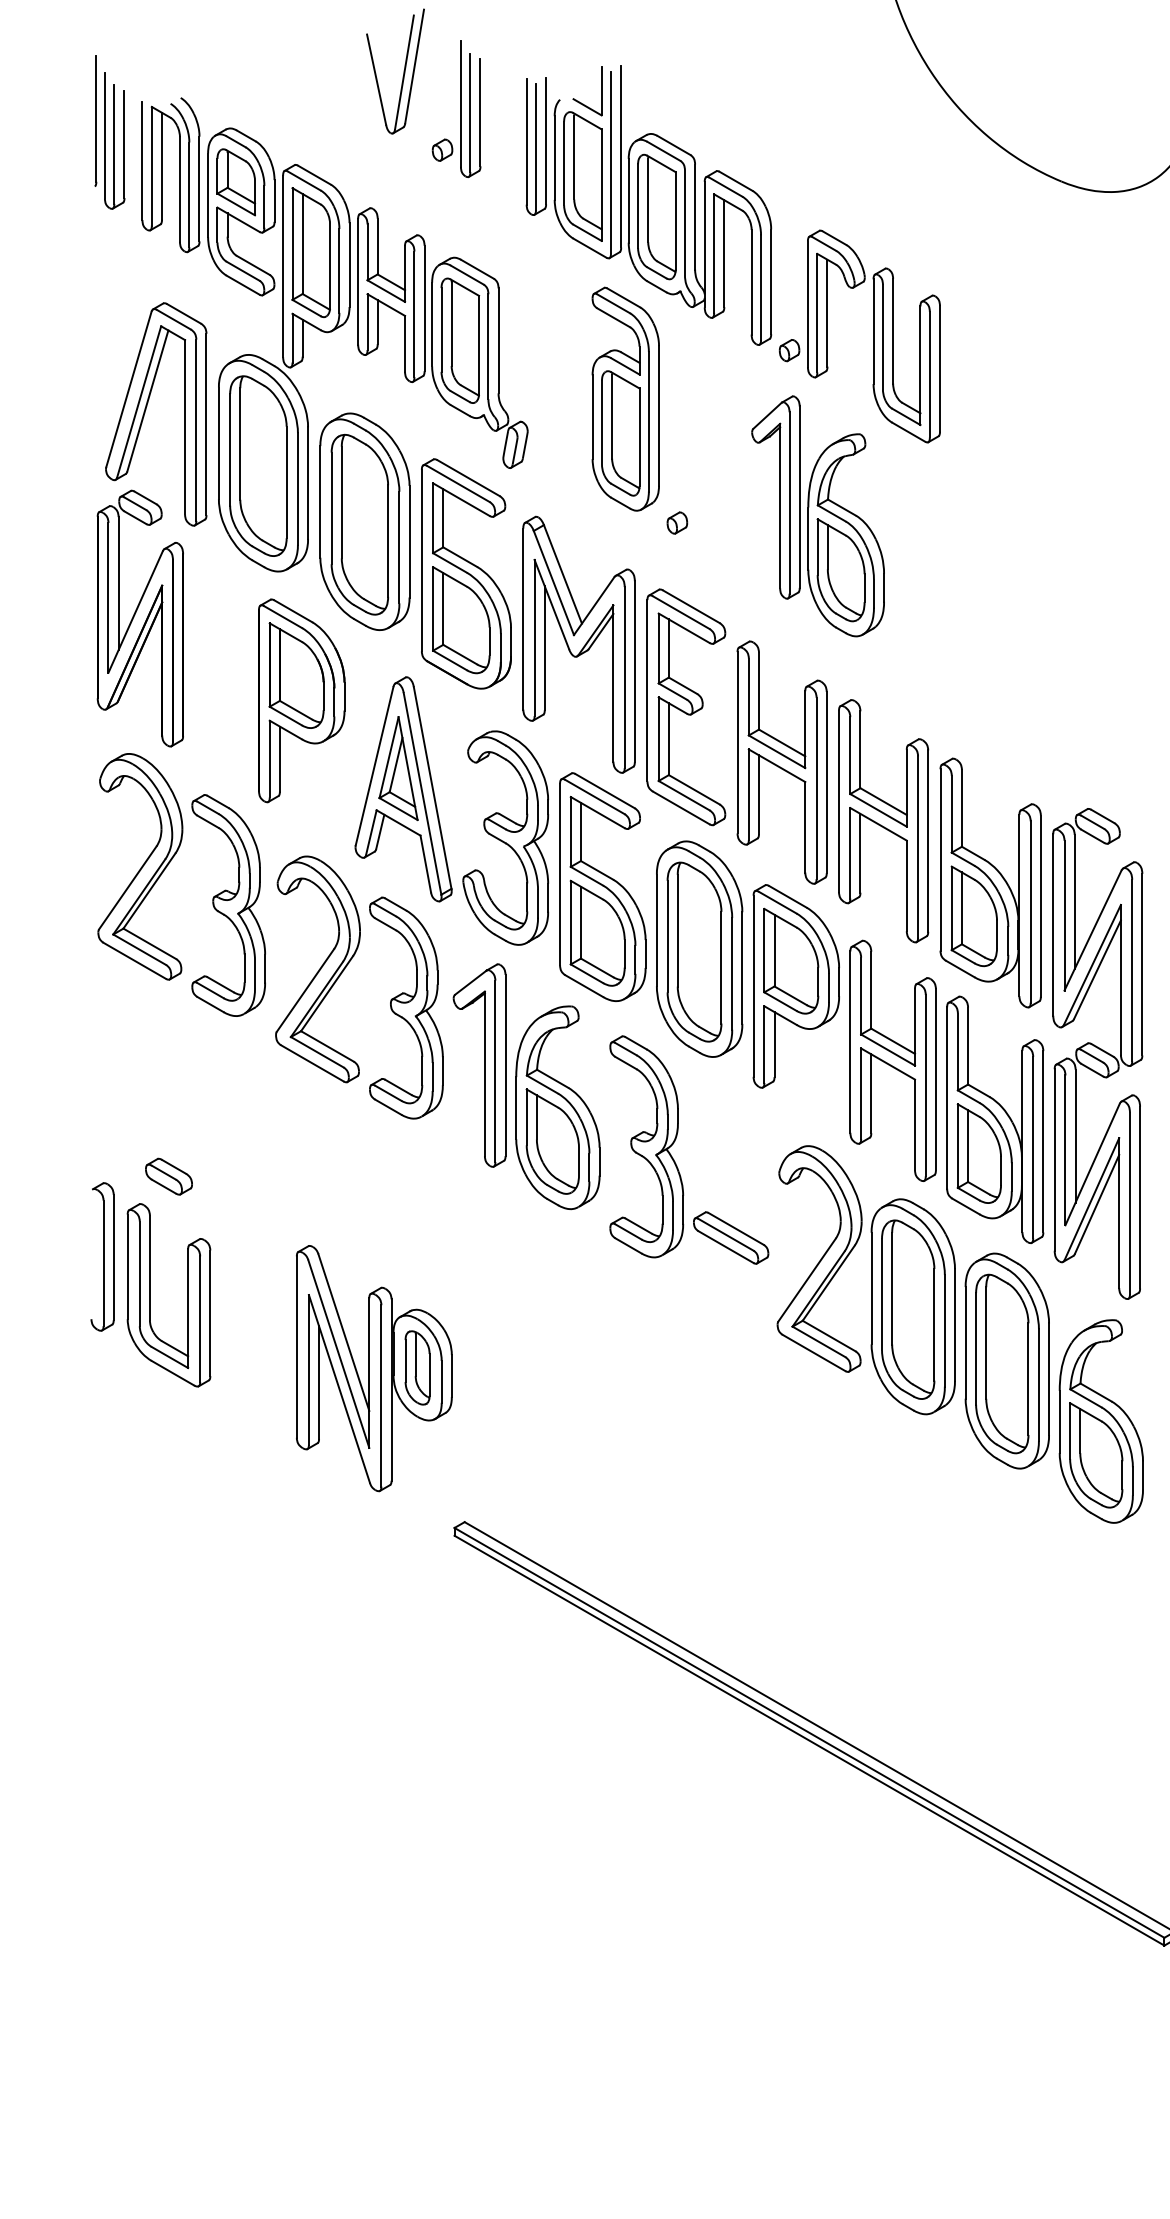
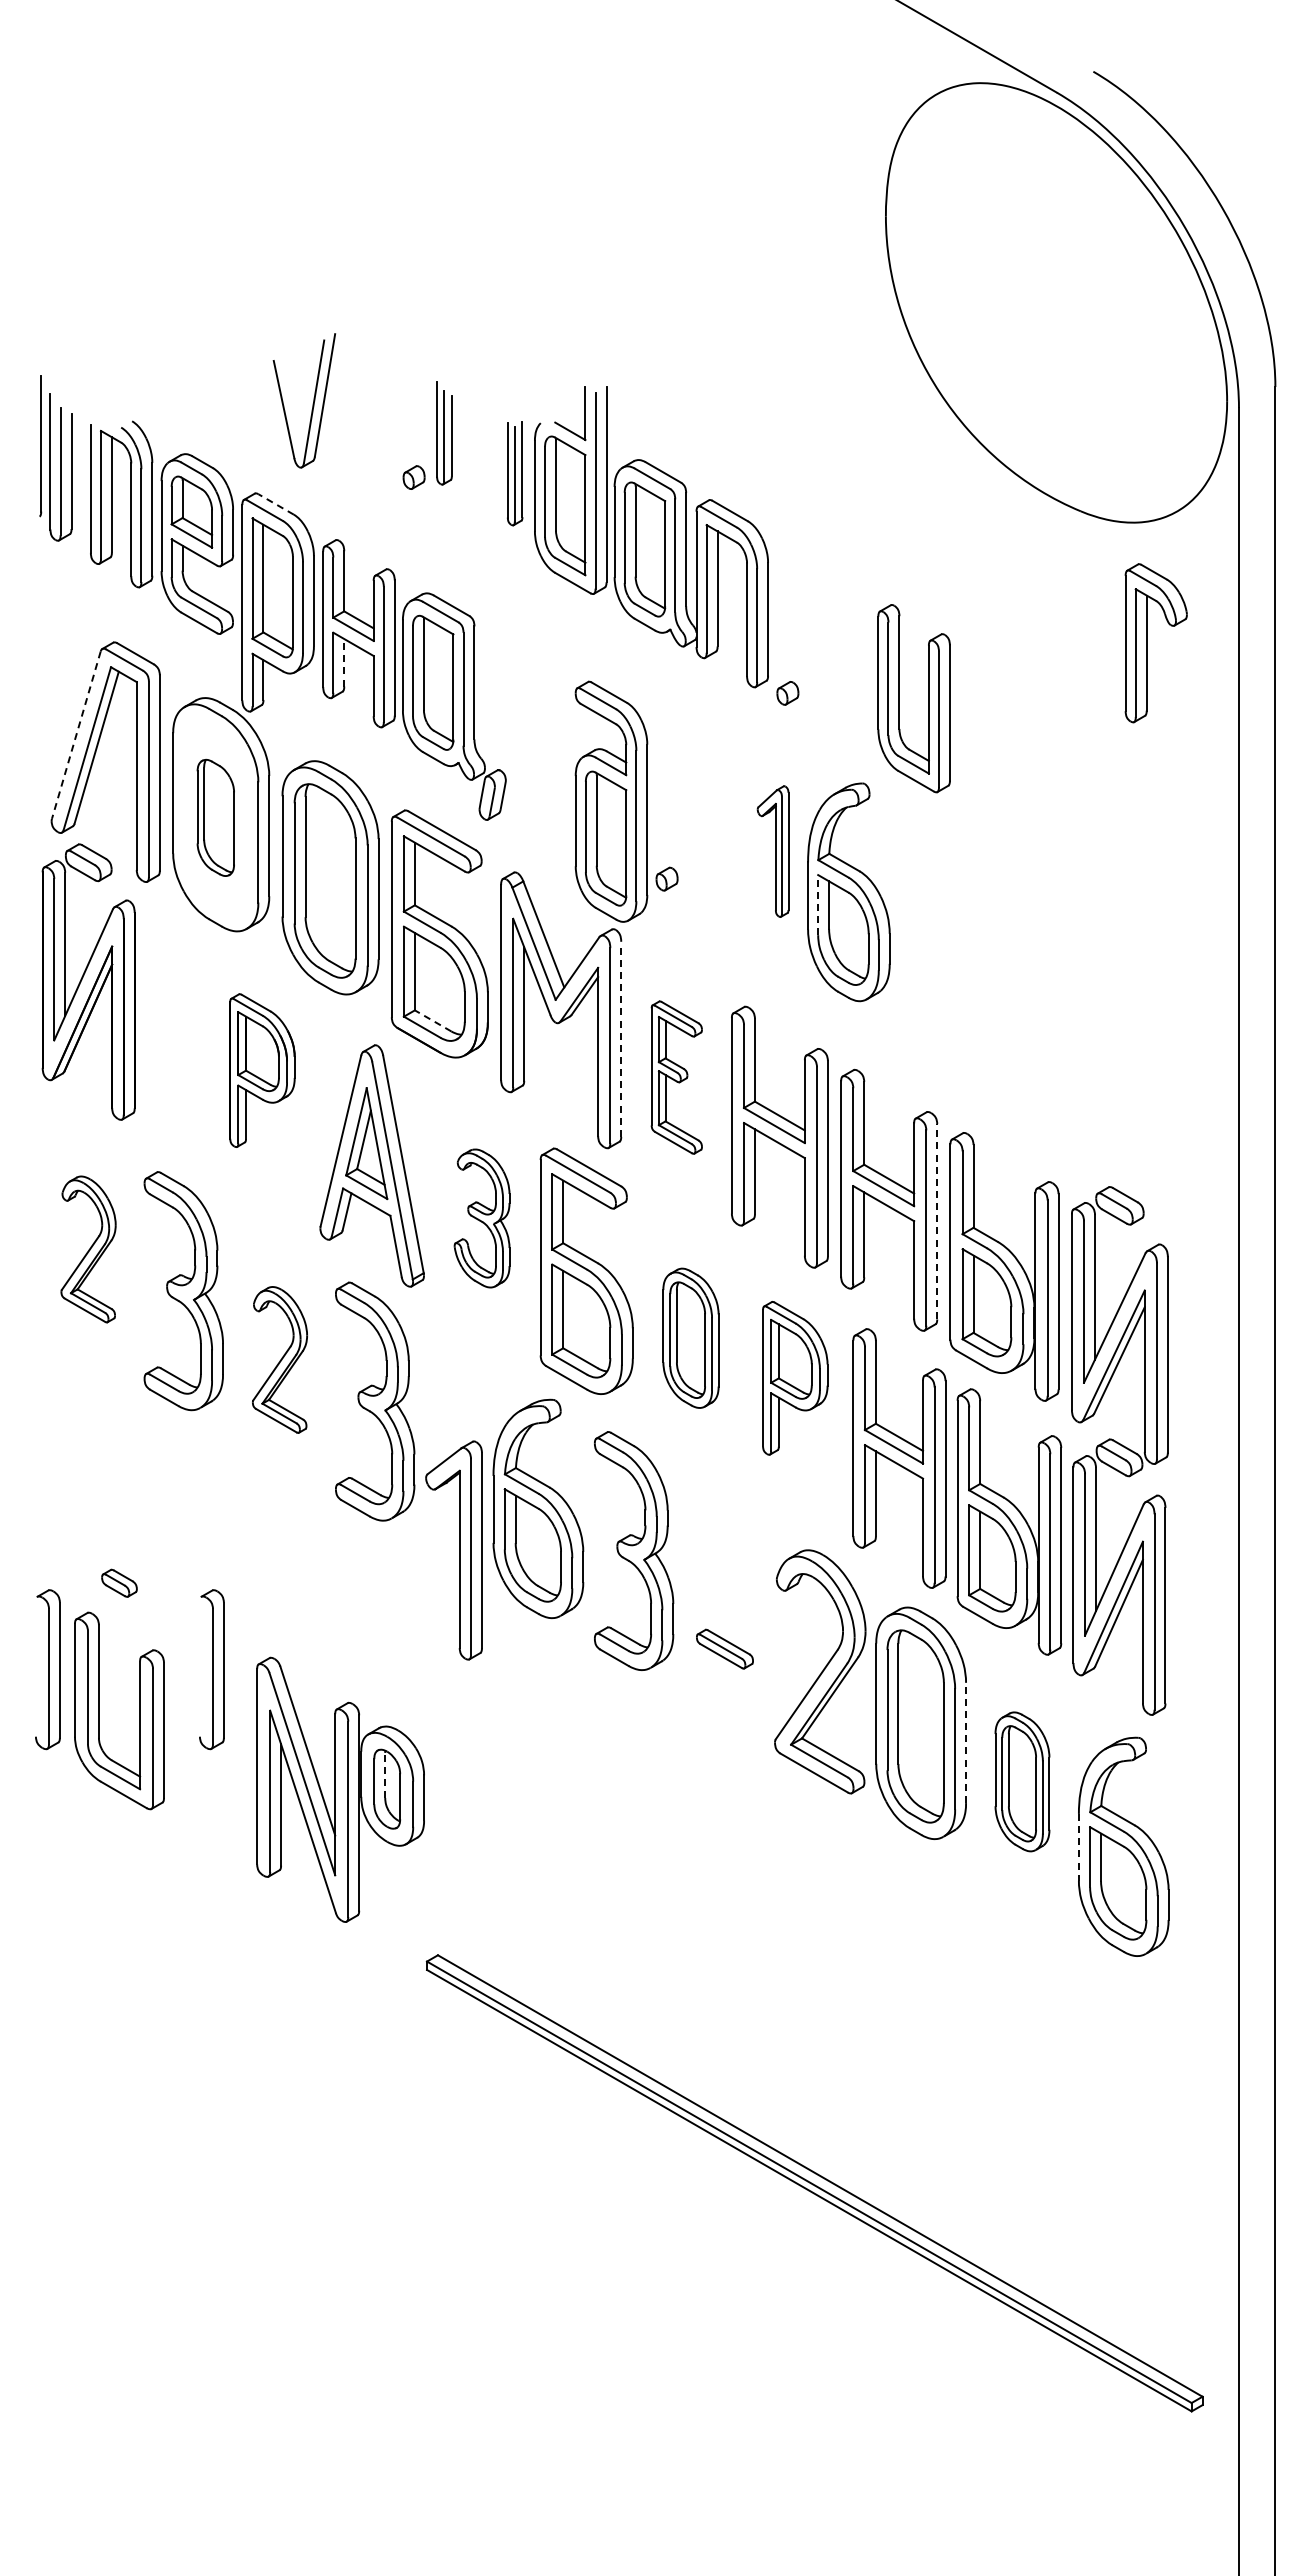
part: (402, 74) -> (312, 403), moved
part: (470, 109) -> (444, 433), size x0.7
part: (535, 146) -> (514, 473), size x0.7
line: (313, 175) -> (275, 504), solid -> dashed
part: (828, 304) -> (1147, 643), moved
line: (377, 321) -> (344, 662), solid -> dashed
line: (129, 389) -> (76, 735), solid -> dashed
part: (625, 398) -> (611, 801), moved
part: (258, 465) -> (215, 817), size x0.6
part: (775, 497) -> (772, 851), size x0.6
line: (817, 546) -> (818, 904), solid -> dashed
line: (459, 654) -> (432, 1020), solid -> dashed
line: (635, 671) -> (621, 1039), solid -> dashed
part: (301, 700) -> (262, 1070), size x0.7
part: (686, 707) -> (676, 1077), size x0.6
part: (505, 838) -> (481, 1218), size x0.6
line: (928, 840) -> (937, 1221), solid -> dashed
part: (140, 866) -> (88, 1249), size x0.6
part: (699, 949) -> (690, 1338), size x0.6
part: (317, 969) -> (279, 1359), size x0.6
part: (796, 986) -> (795, 1378), size x0.7
part: (479, 1065) -> (453, 1550), moved
part: (169, 1176) -> (119, 1583), size x0.7
part: (730, 1237) -> (724, 1648), size x0.7
part: (254, 1256) -> (211, 1669), added
line: (955, 1324) -> (966, 1742), solid -> dashed
line: (415, 1355) -> (385, 1775), solid -> dashed
part: (1007, 1360) -> (1022, 1781), size x0.6
line: (1059, 1422) -> (1078, 1847), solid -> dashed

